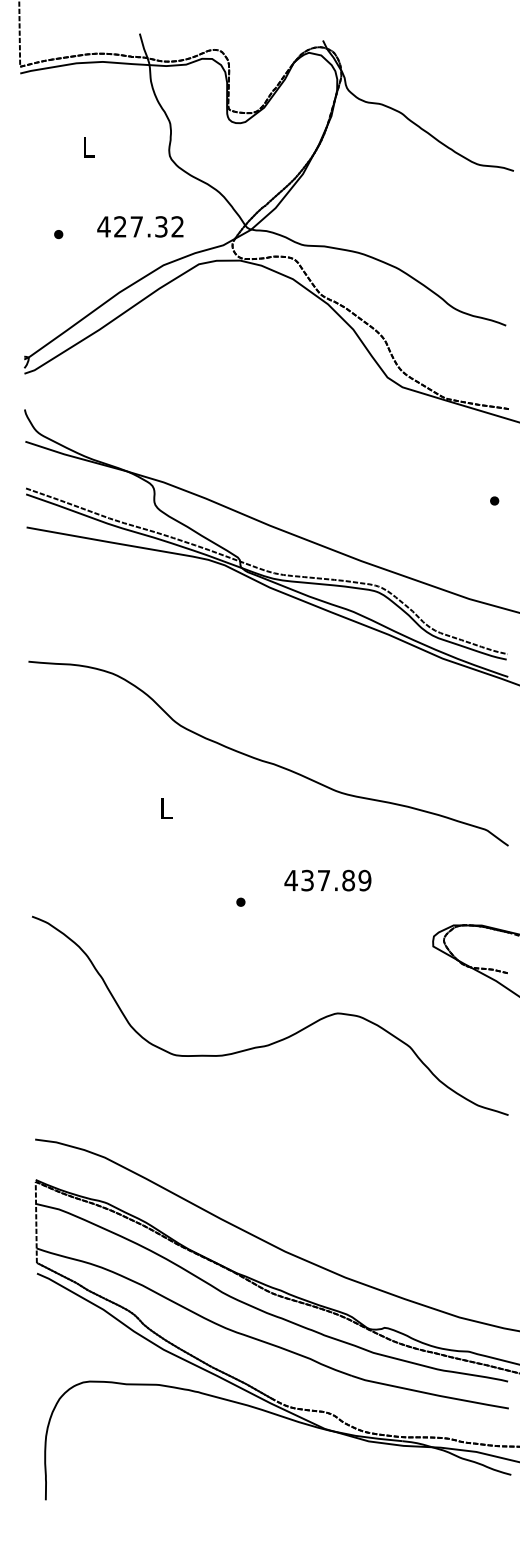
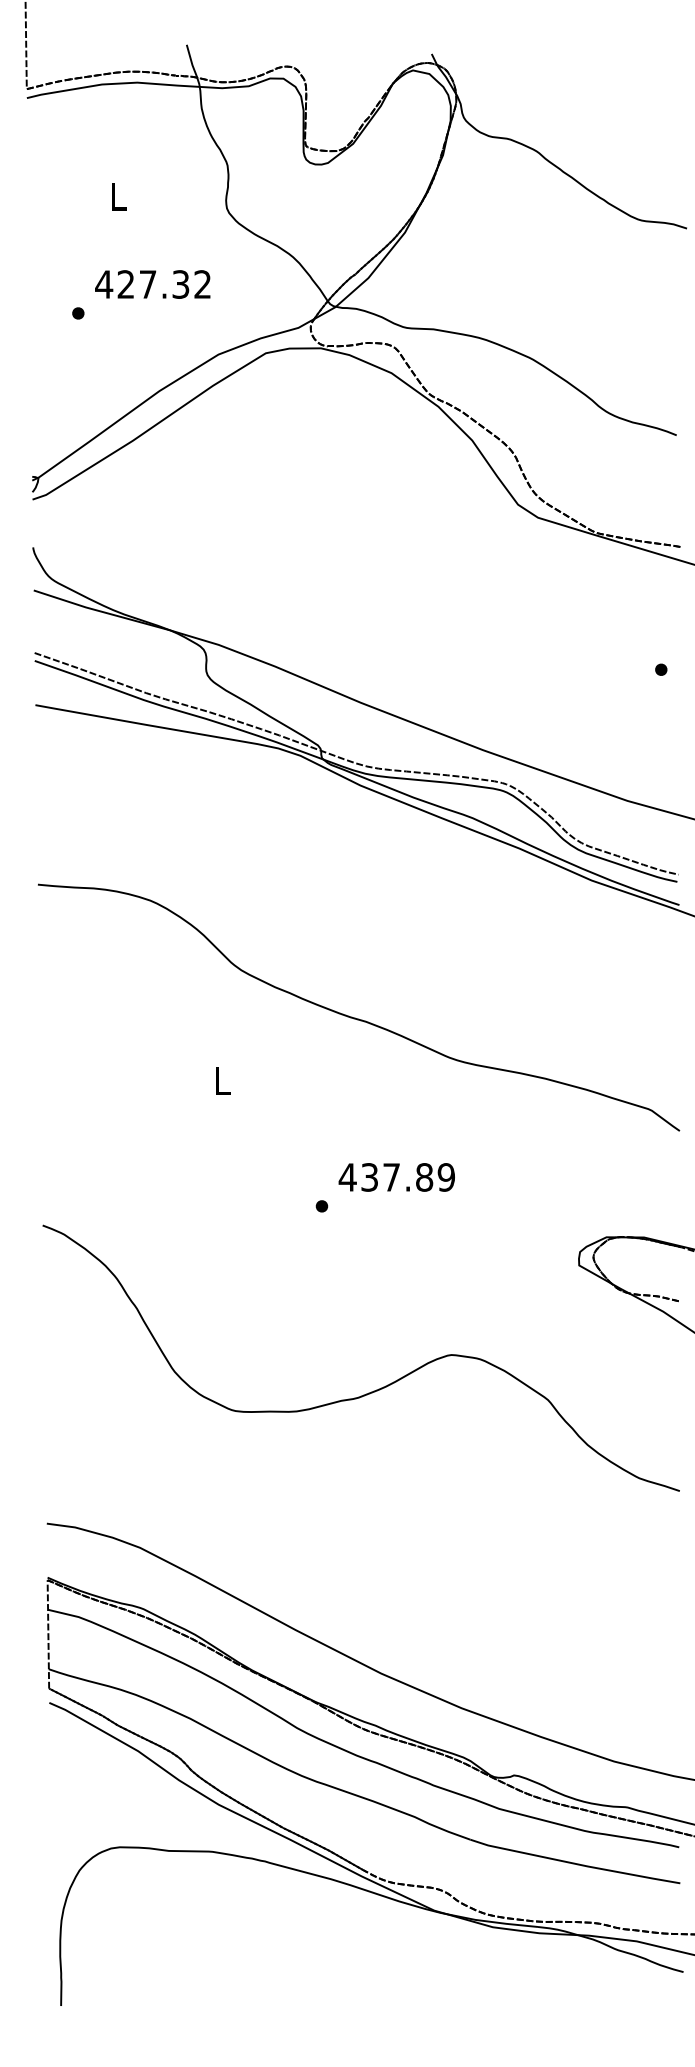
text: (140, 226) -> (152, 283), moved
text: (327, 880) -> (396, 1177), moved

